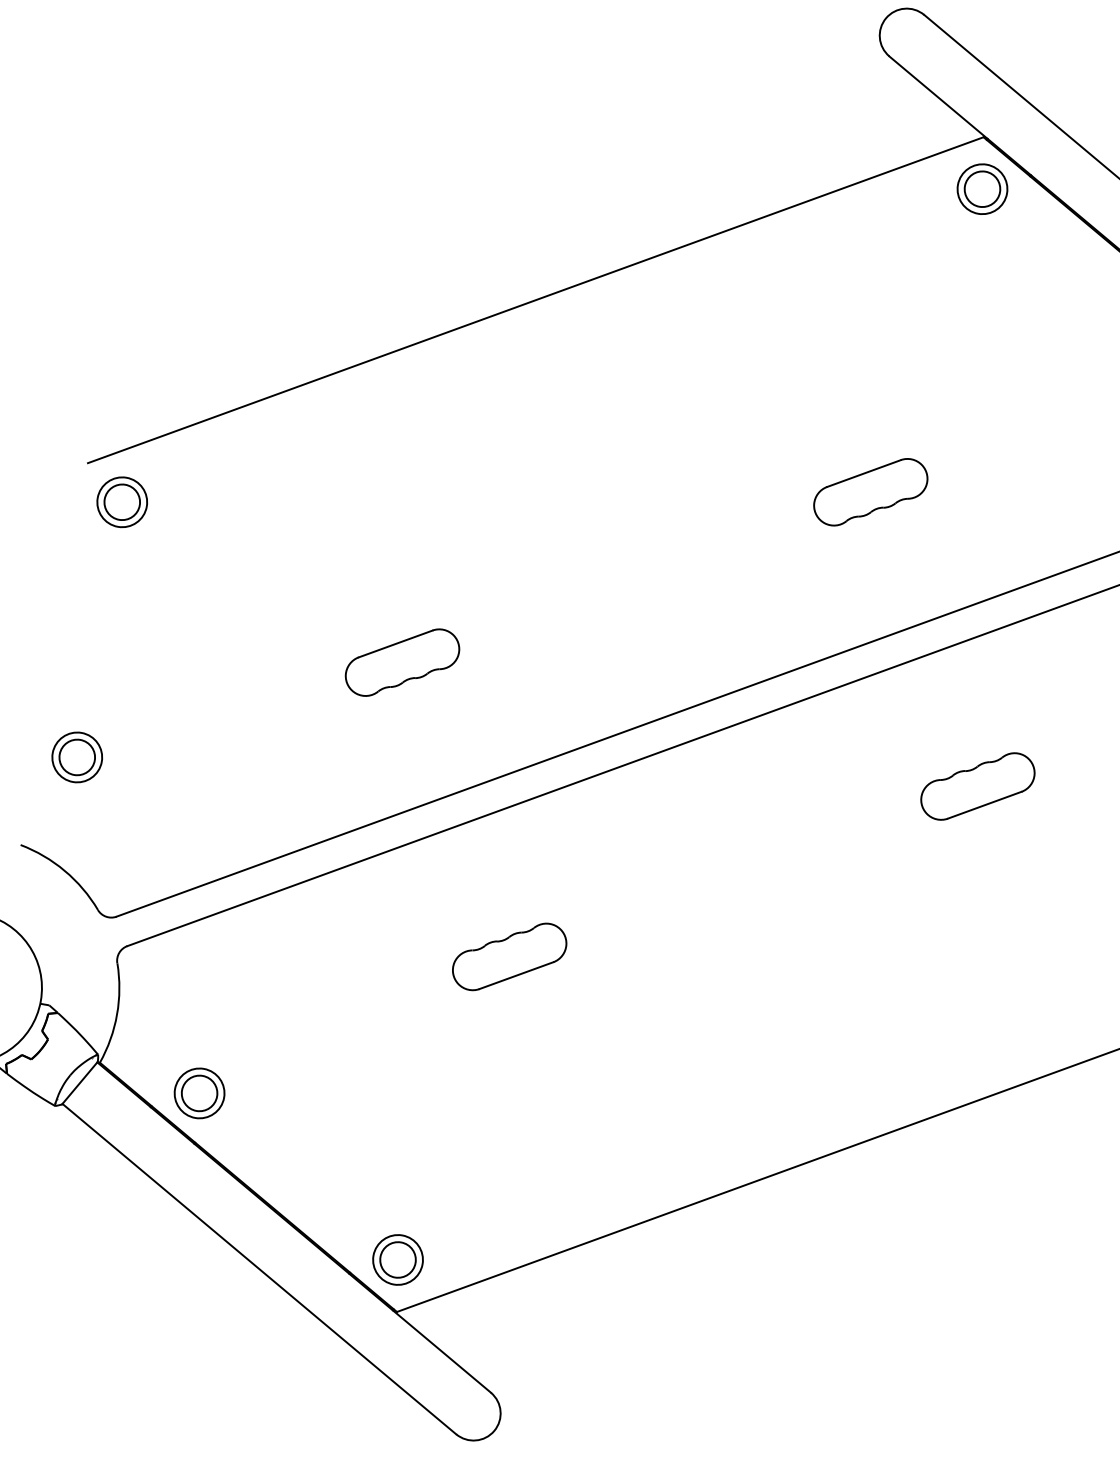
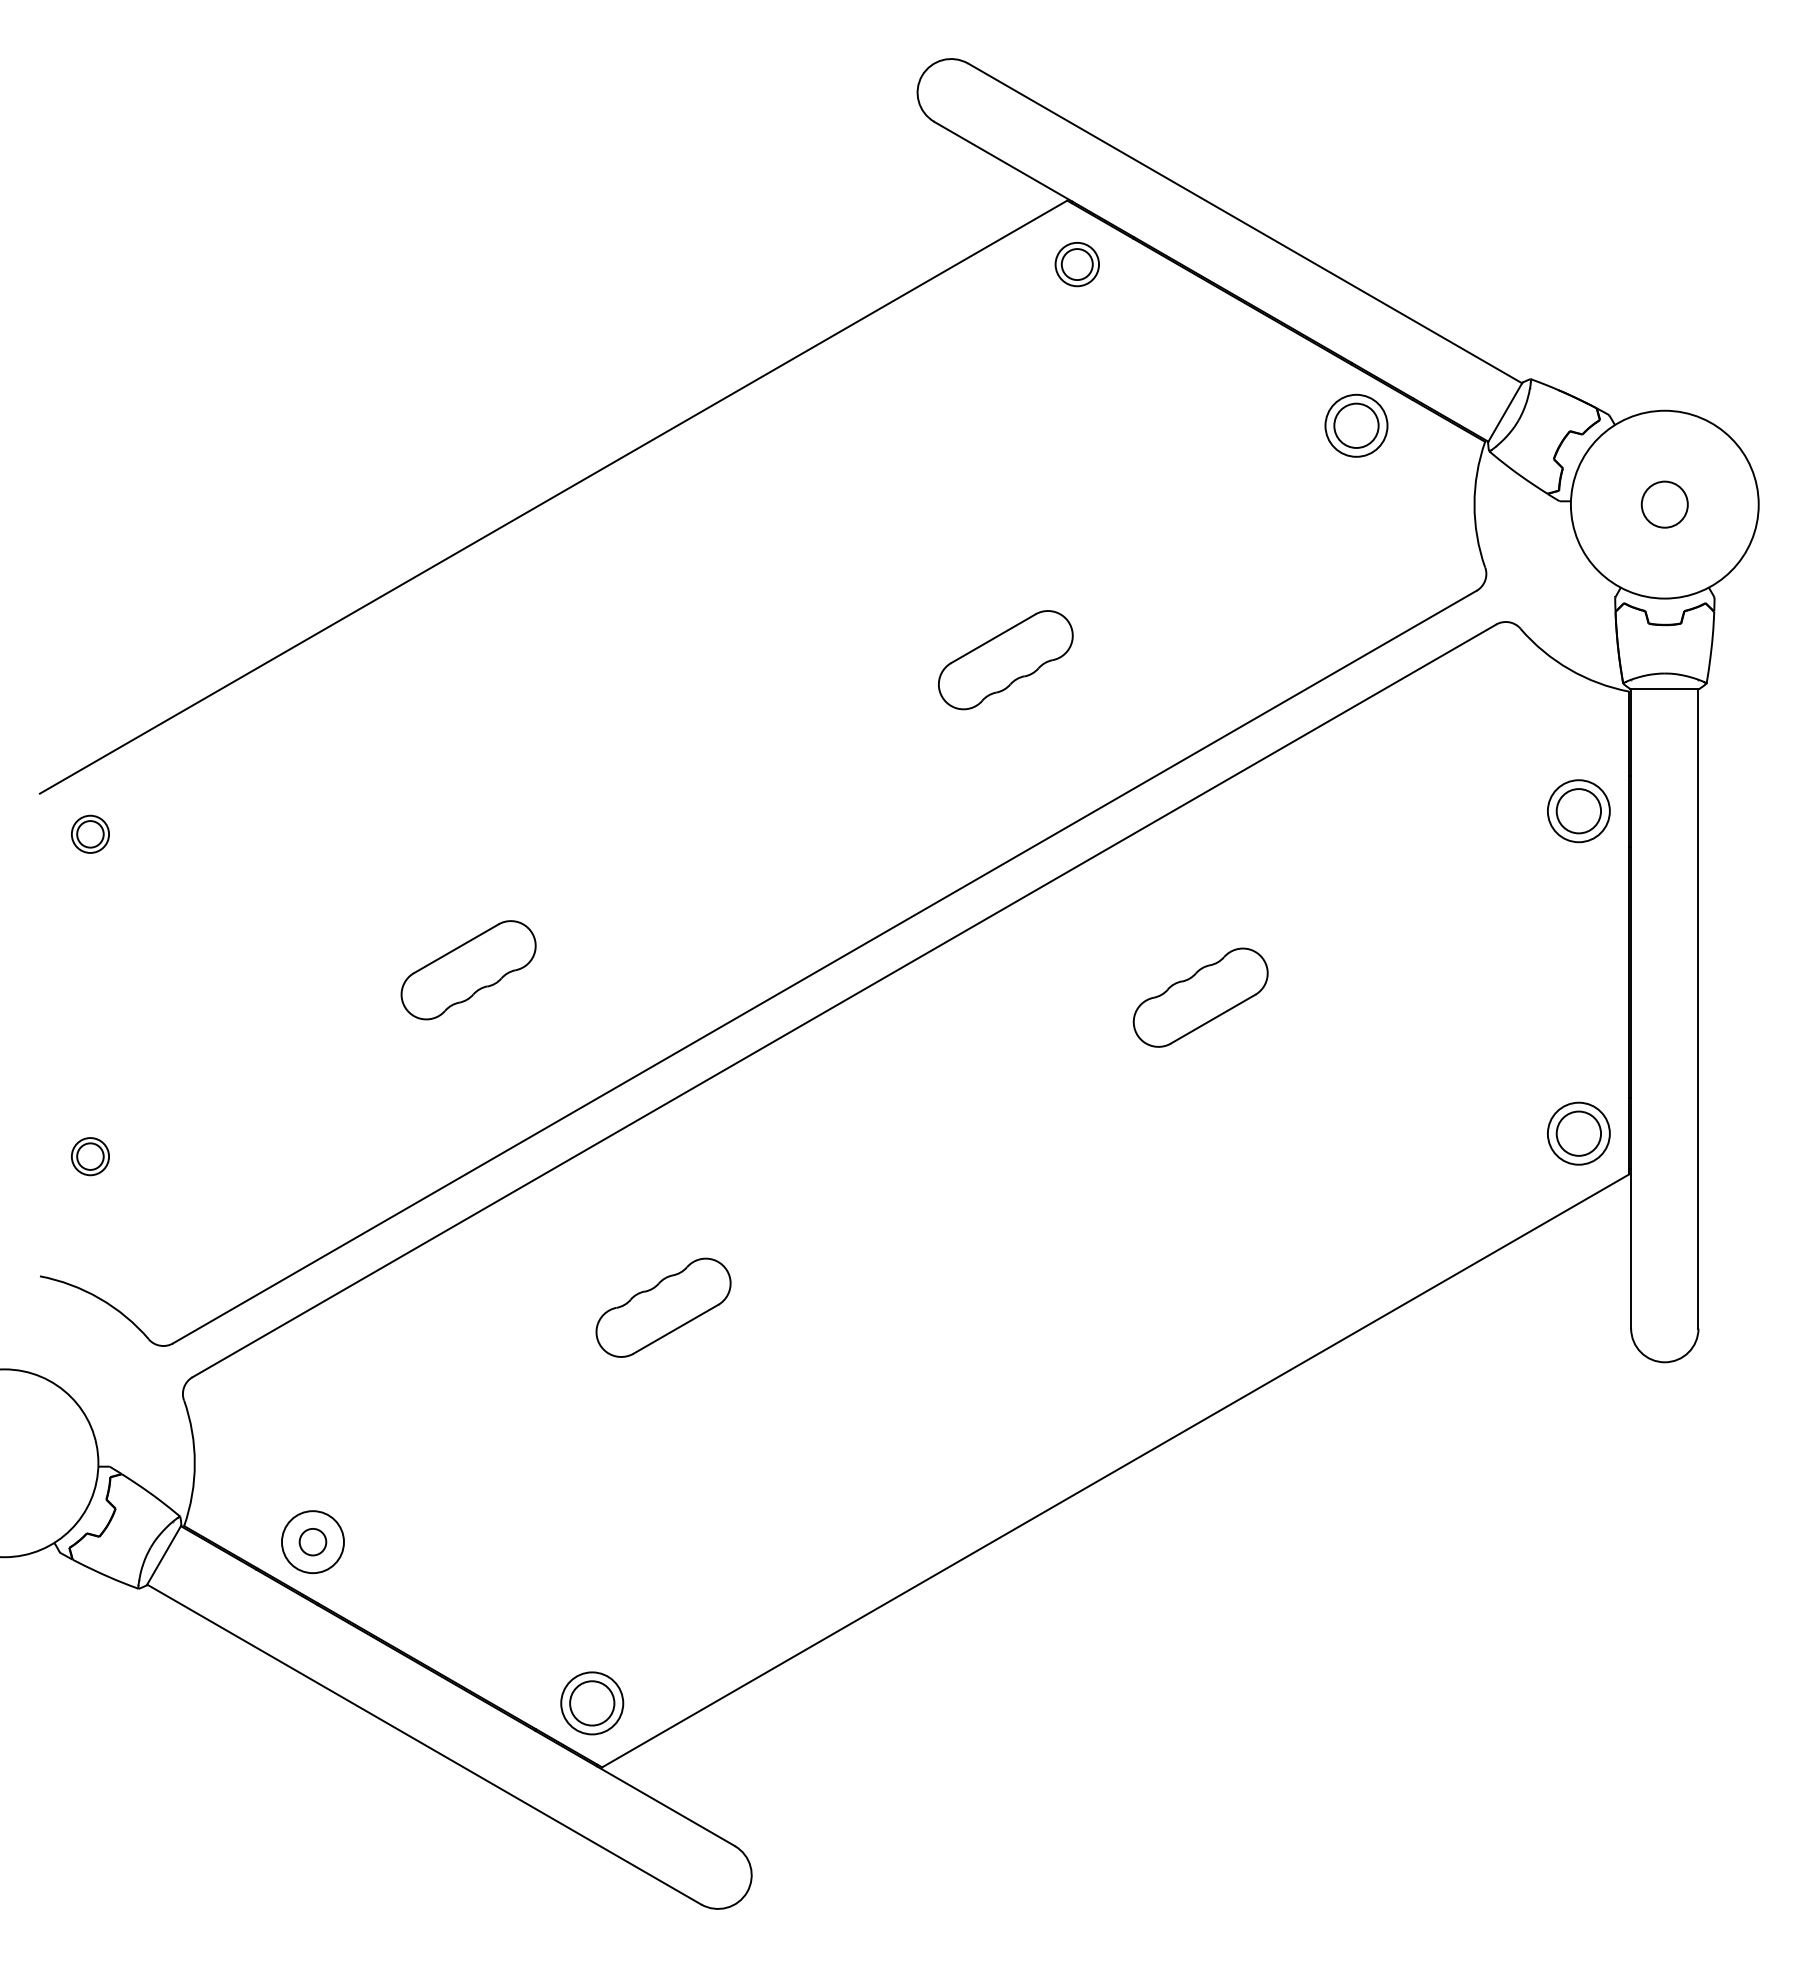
part: (982, 189) -> (1077, 264), size x0.7
part: (122, 502) -> (90, 834), size x0.6
part: (77, 757) -> (90, 1156), size x0.6
circle: (199, 1093) -> (312, 1542), size x0.6

